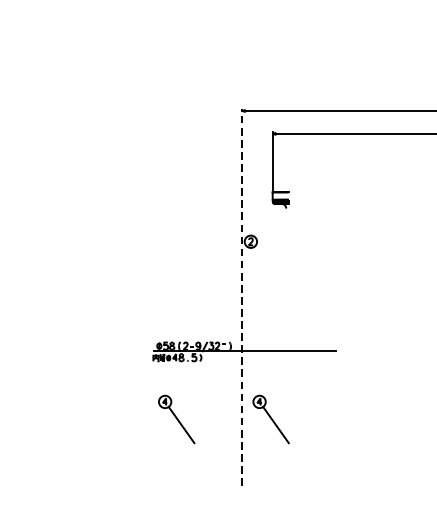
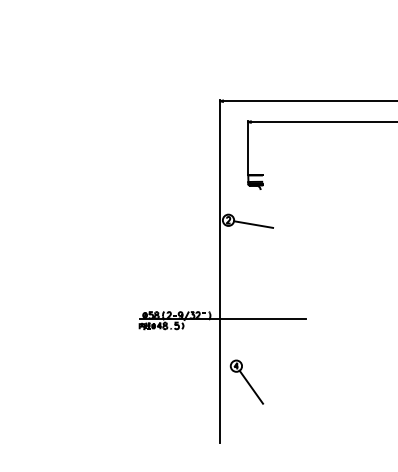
line: (278, 246) -> (253, 224), added
line: (242, 296) -> (220, 270), dashed -> solid
part: (176, 418) -> (160, 381), removed

